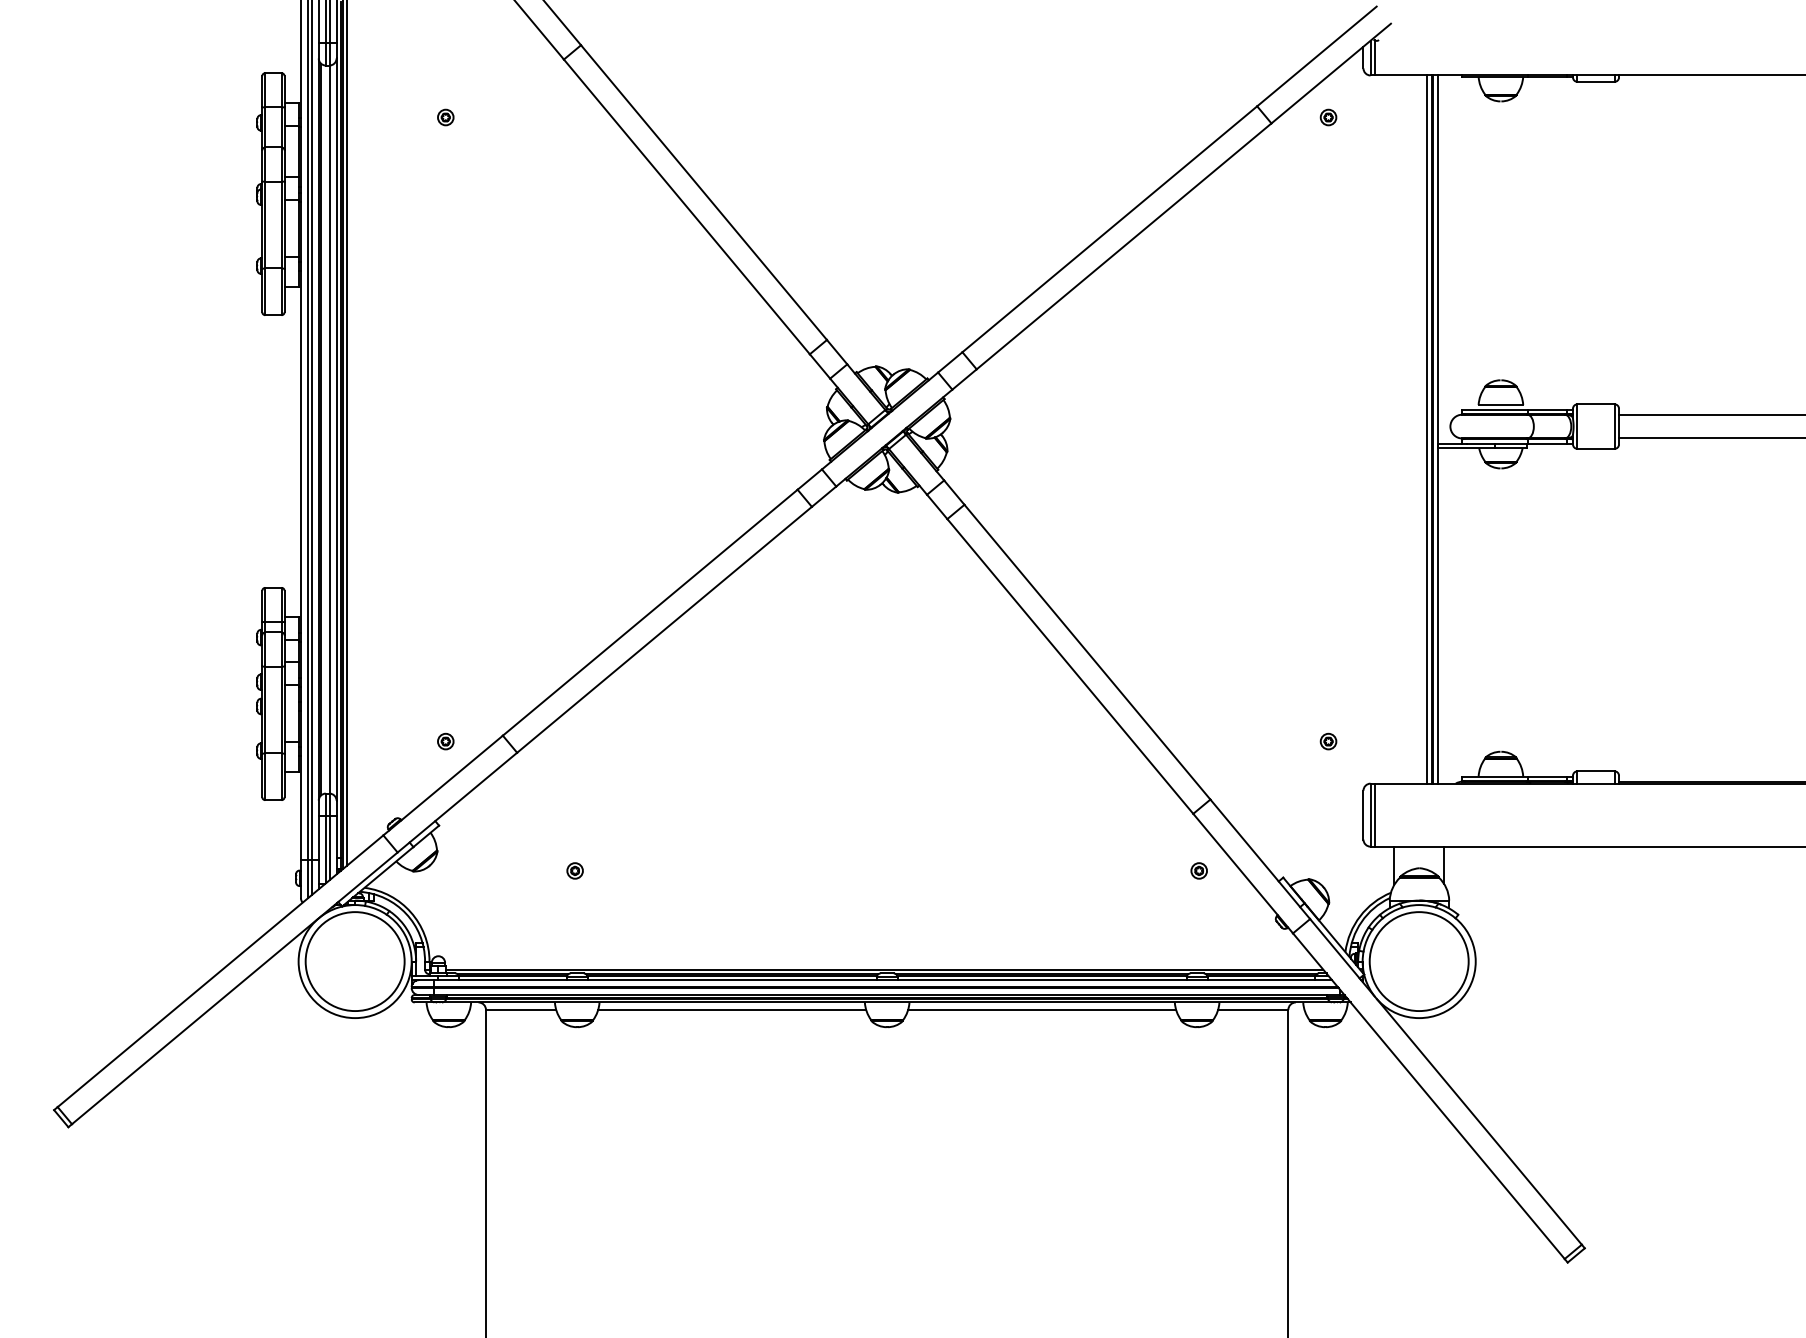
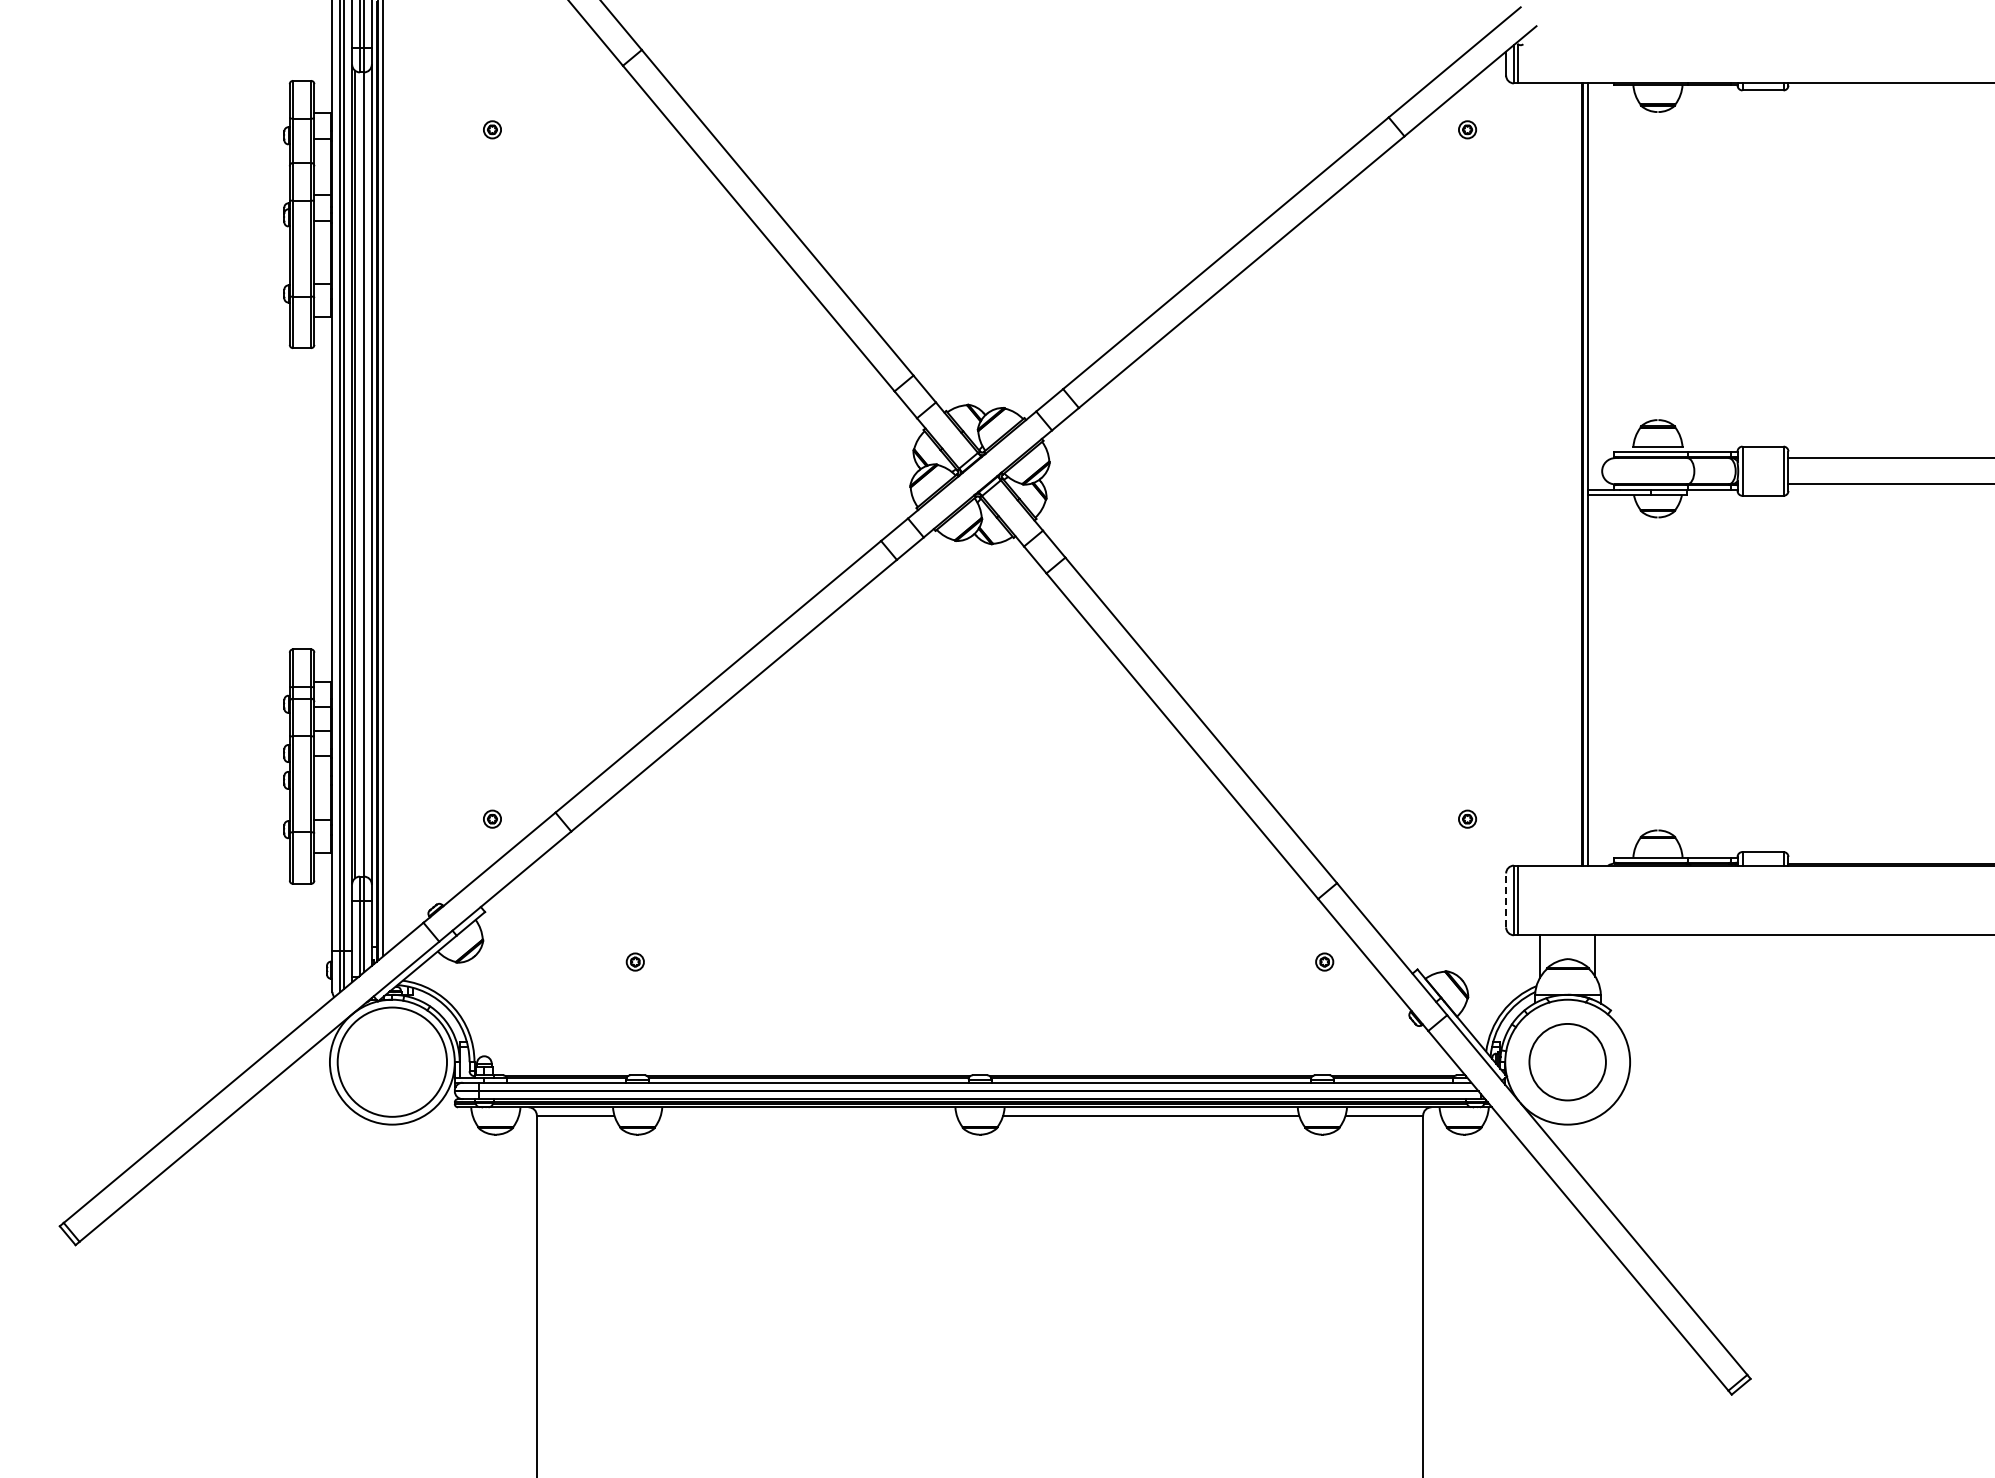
line: (1427, 429) -> (1576, 474), removed
line: (1363, 815) -> (1506, 900), solid -> dashed
circle: (1419, 960) -> (1567, 1061), size x0.7
line: (883, 970) -> (976, 1071), removed
line: (731, 1009) -> (808, 1115), removed

